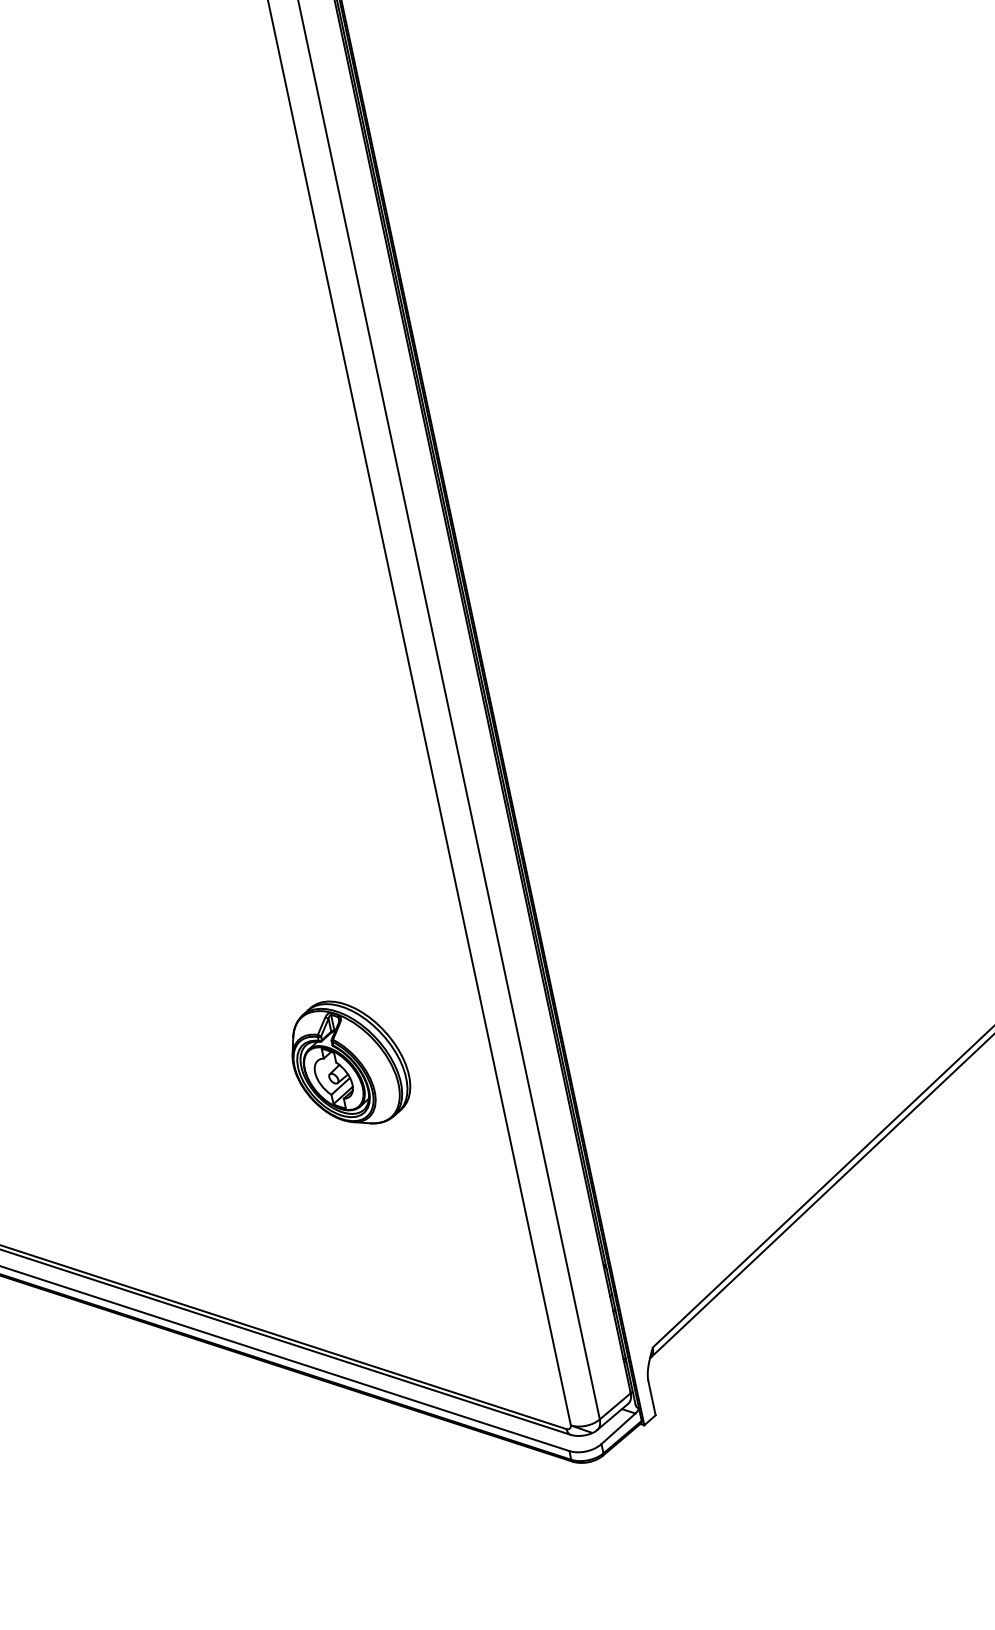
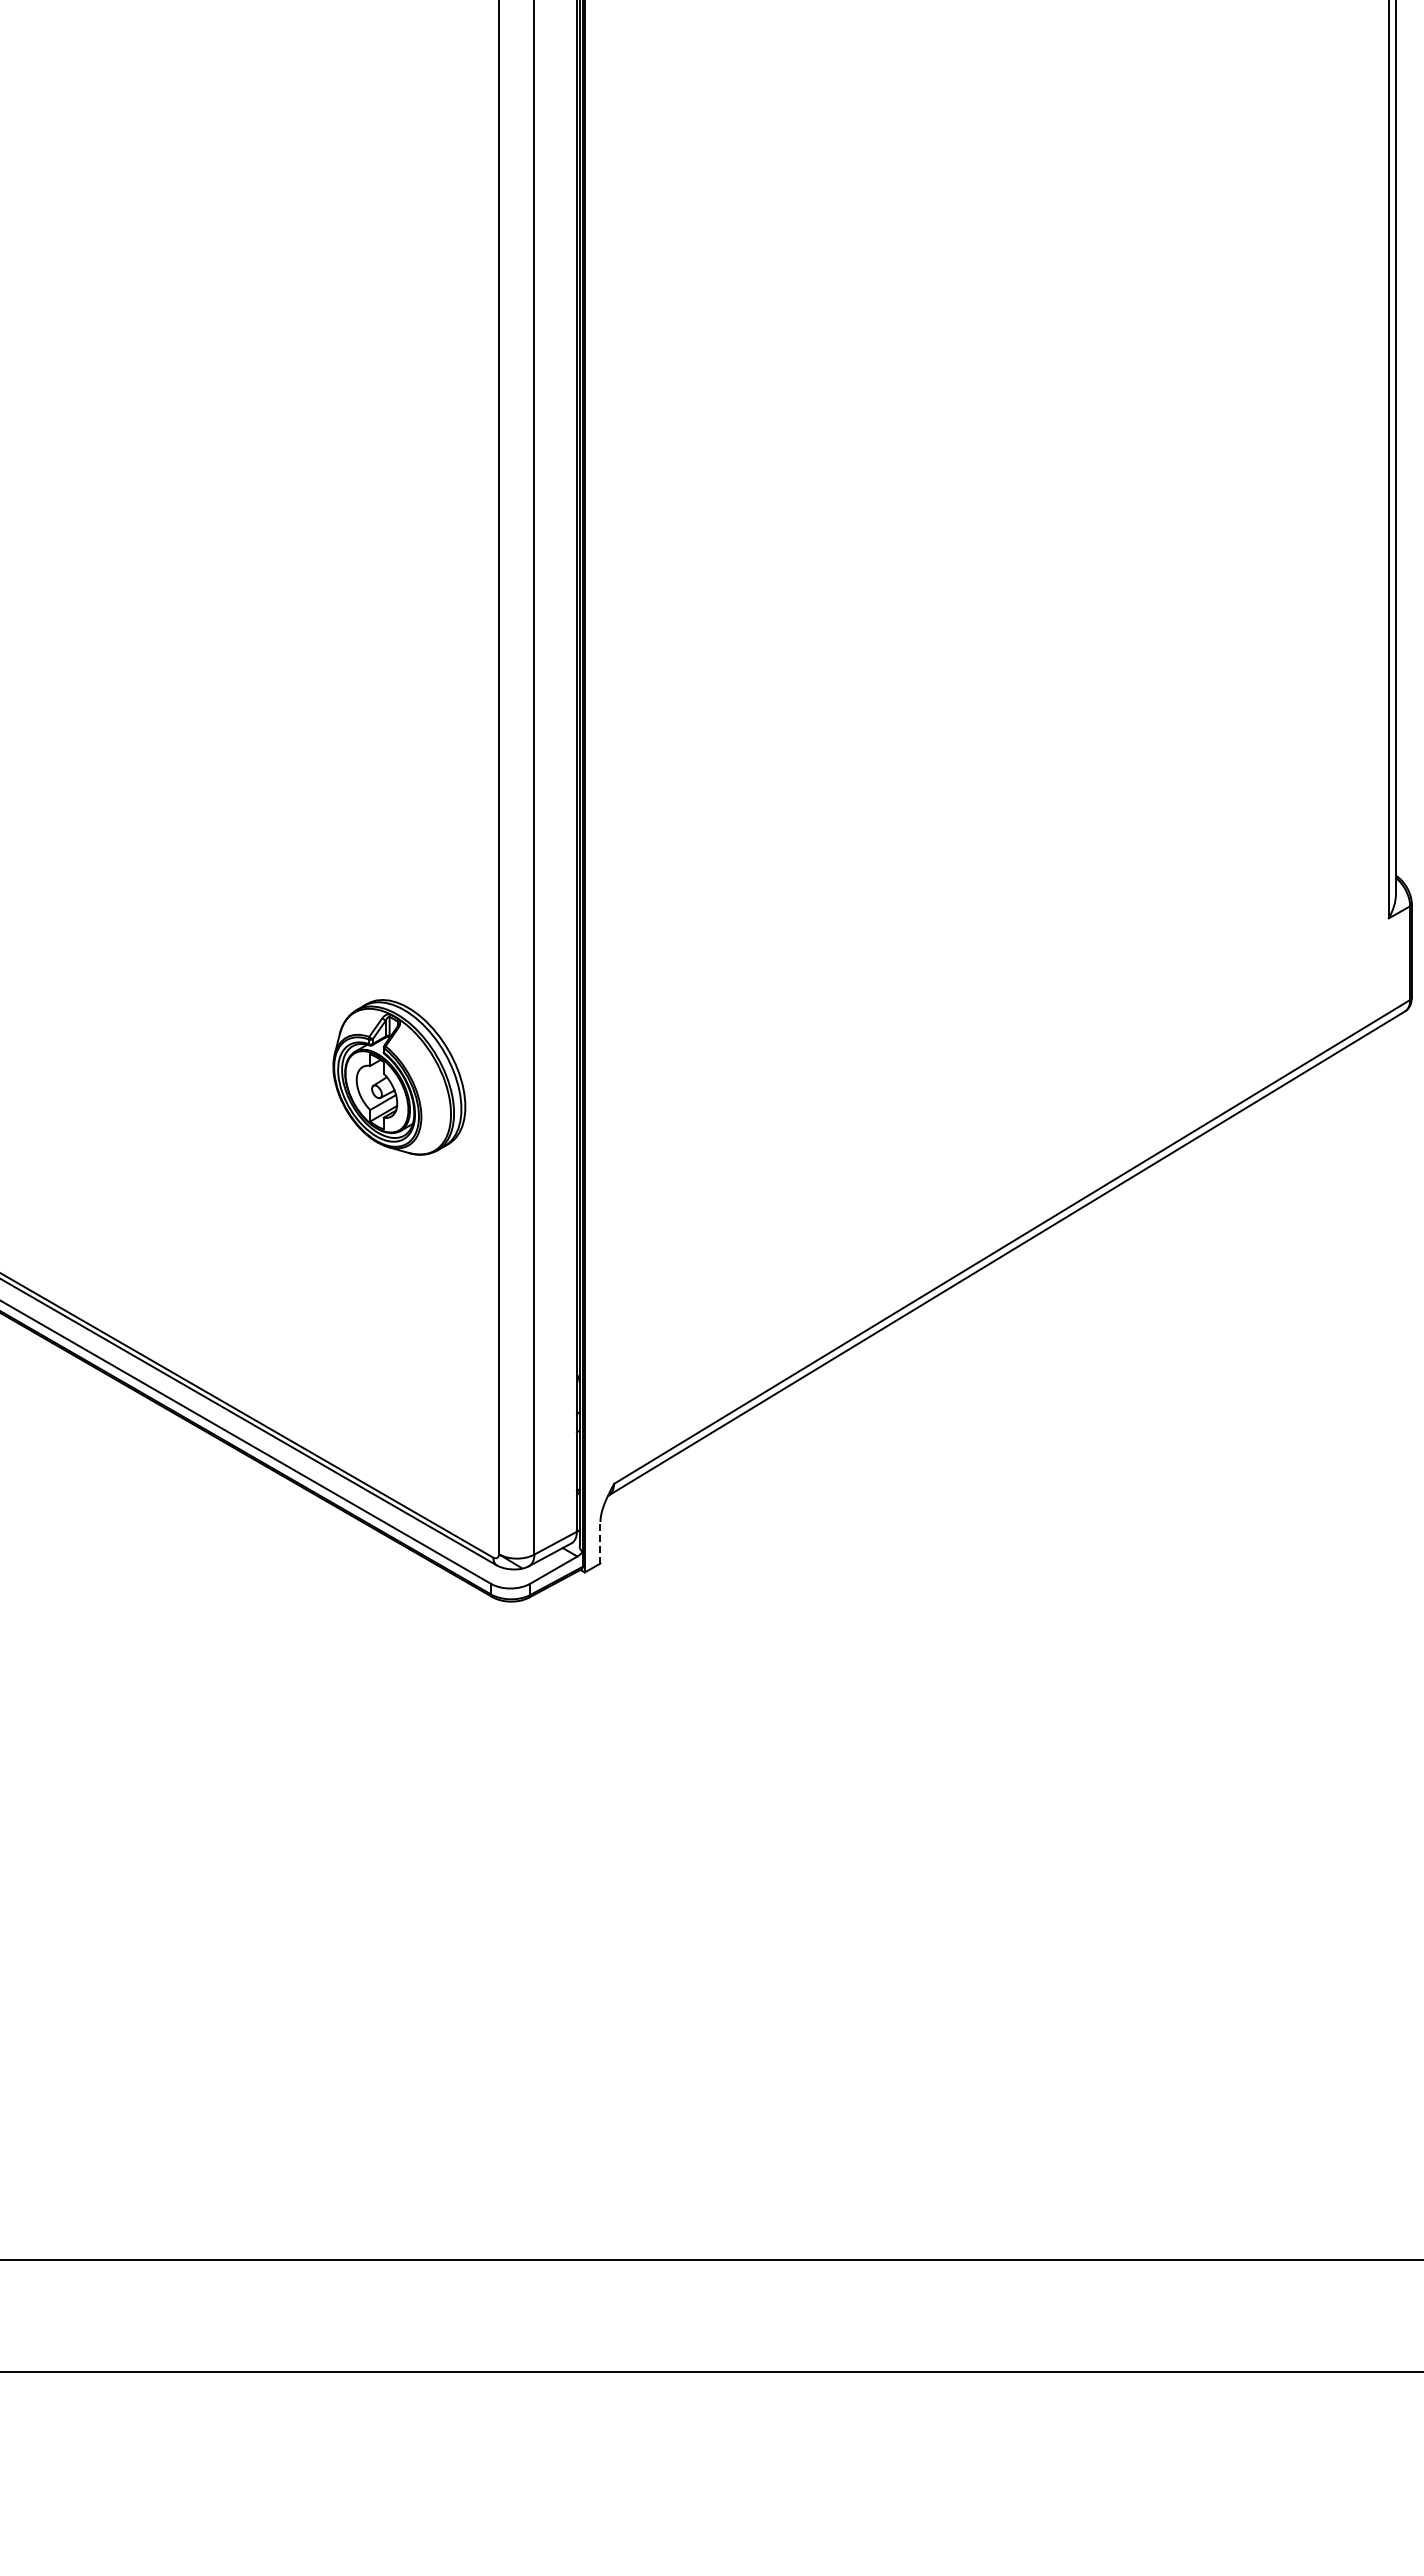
part: (349, 1062) -> (399, 1077), moved
line: (651, 1397) -> (600, 1542), solid -> dashed

